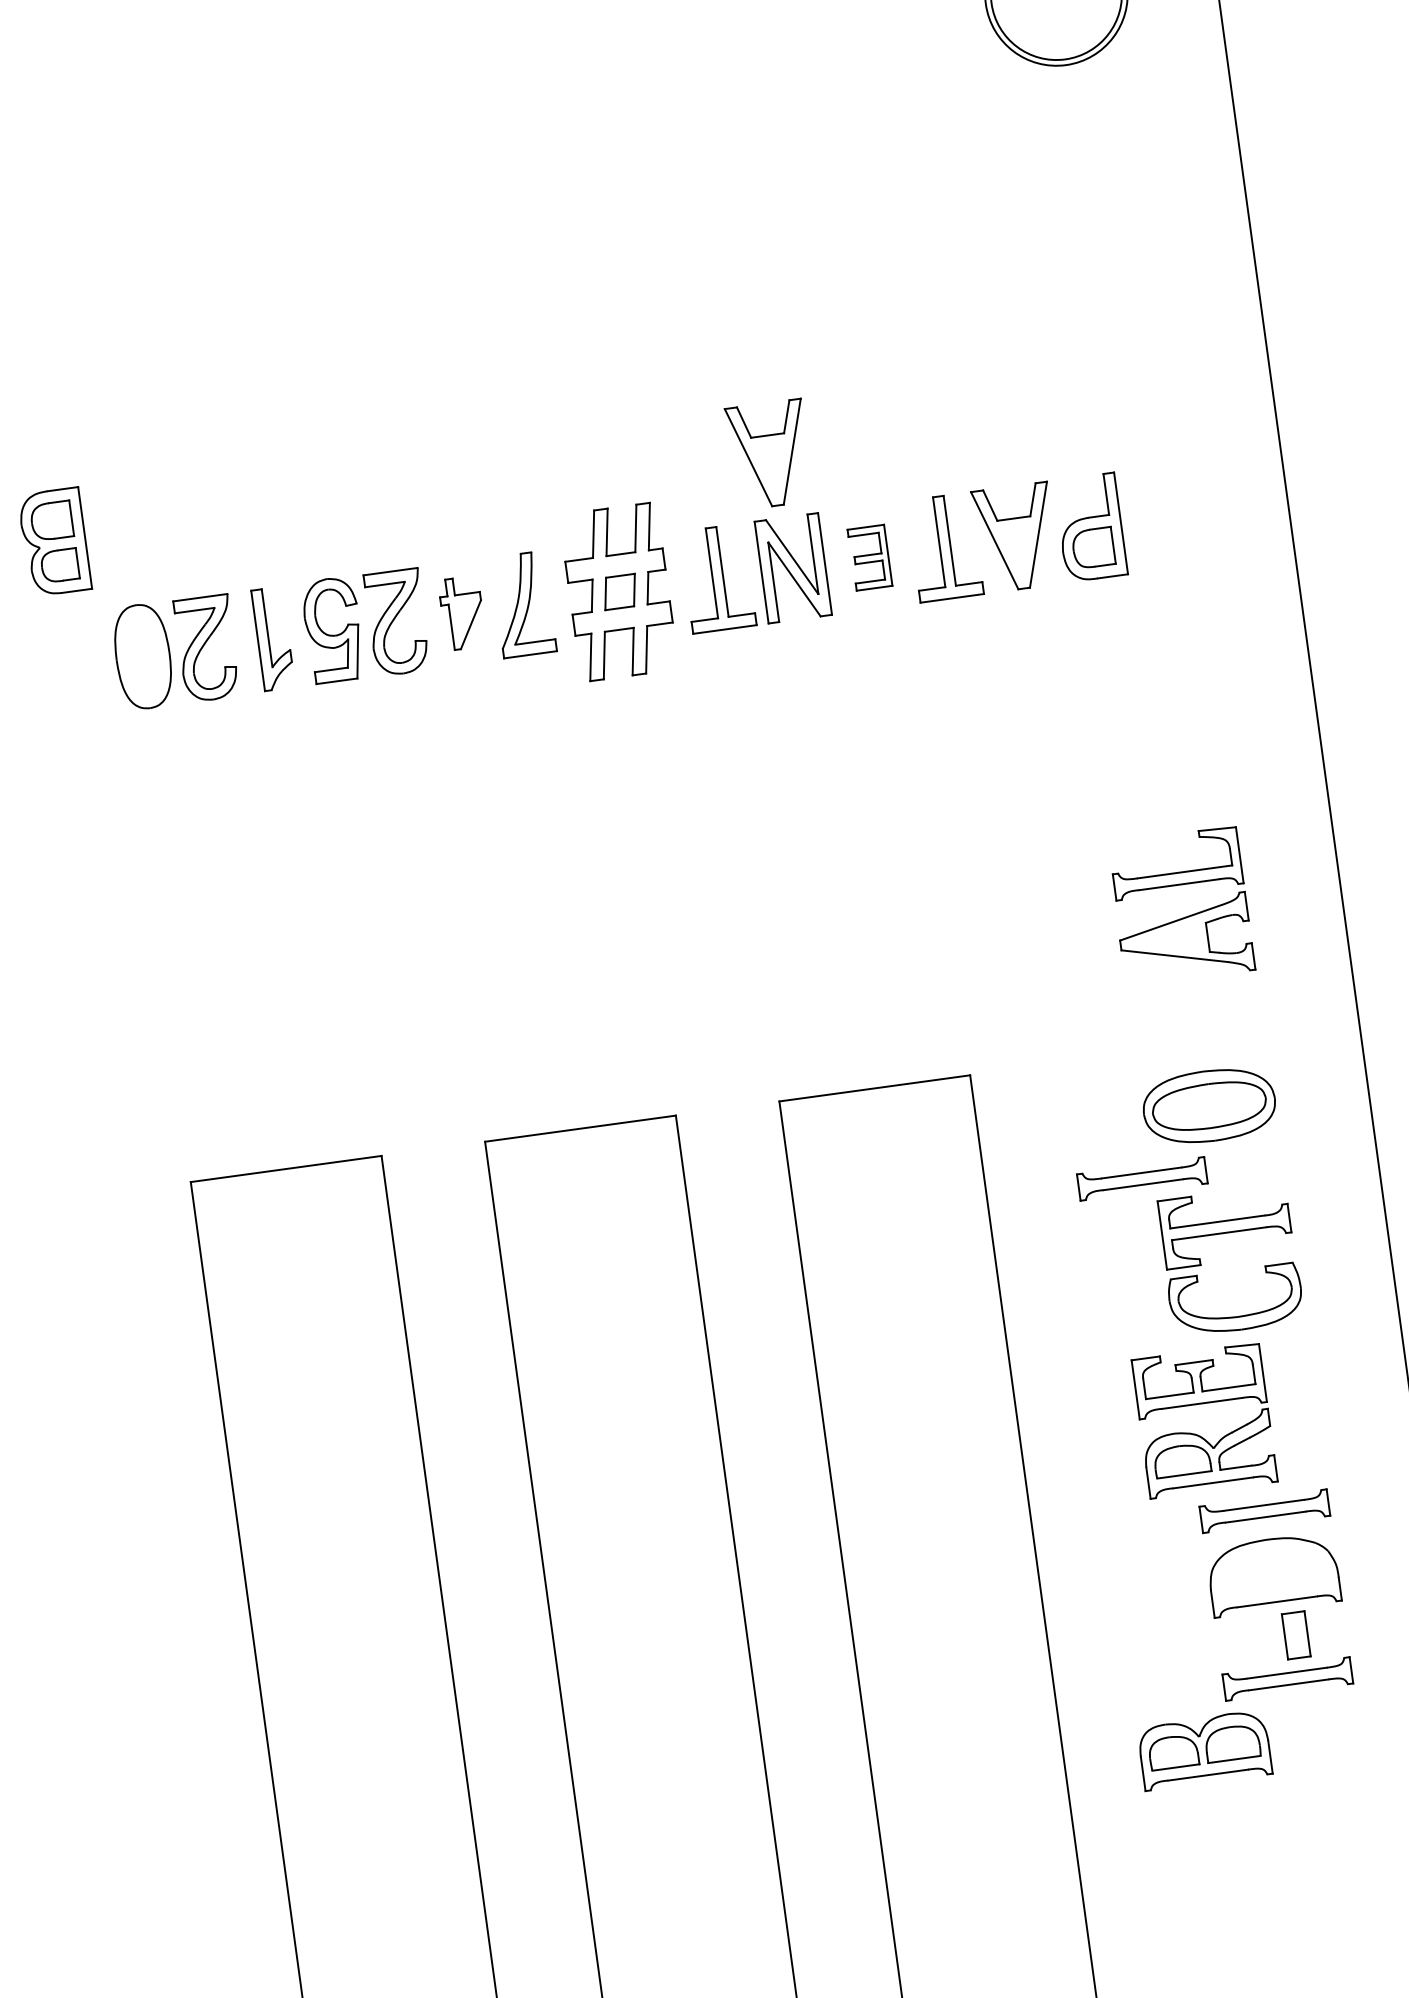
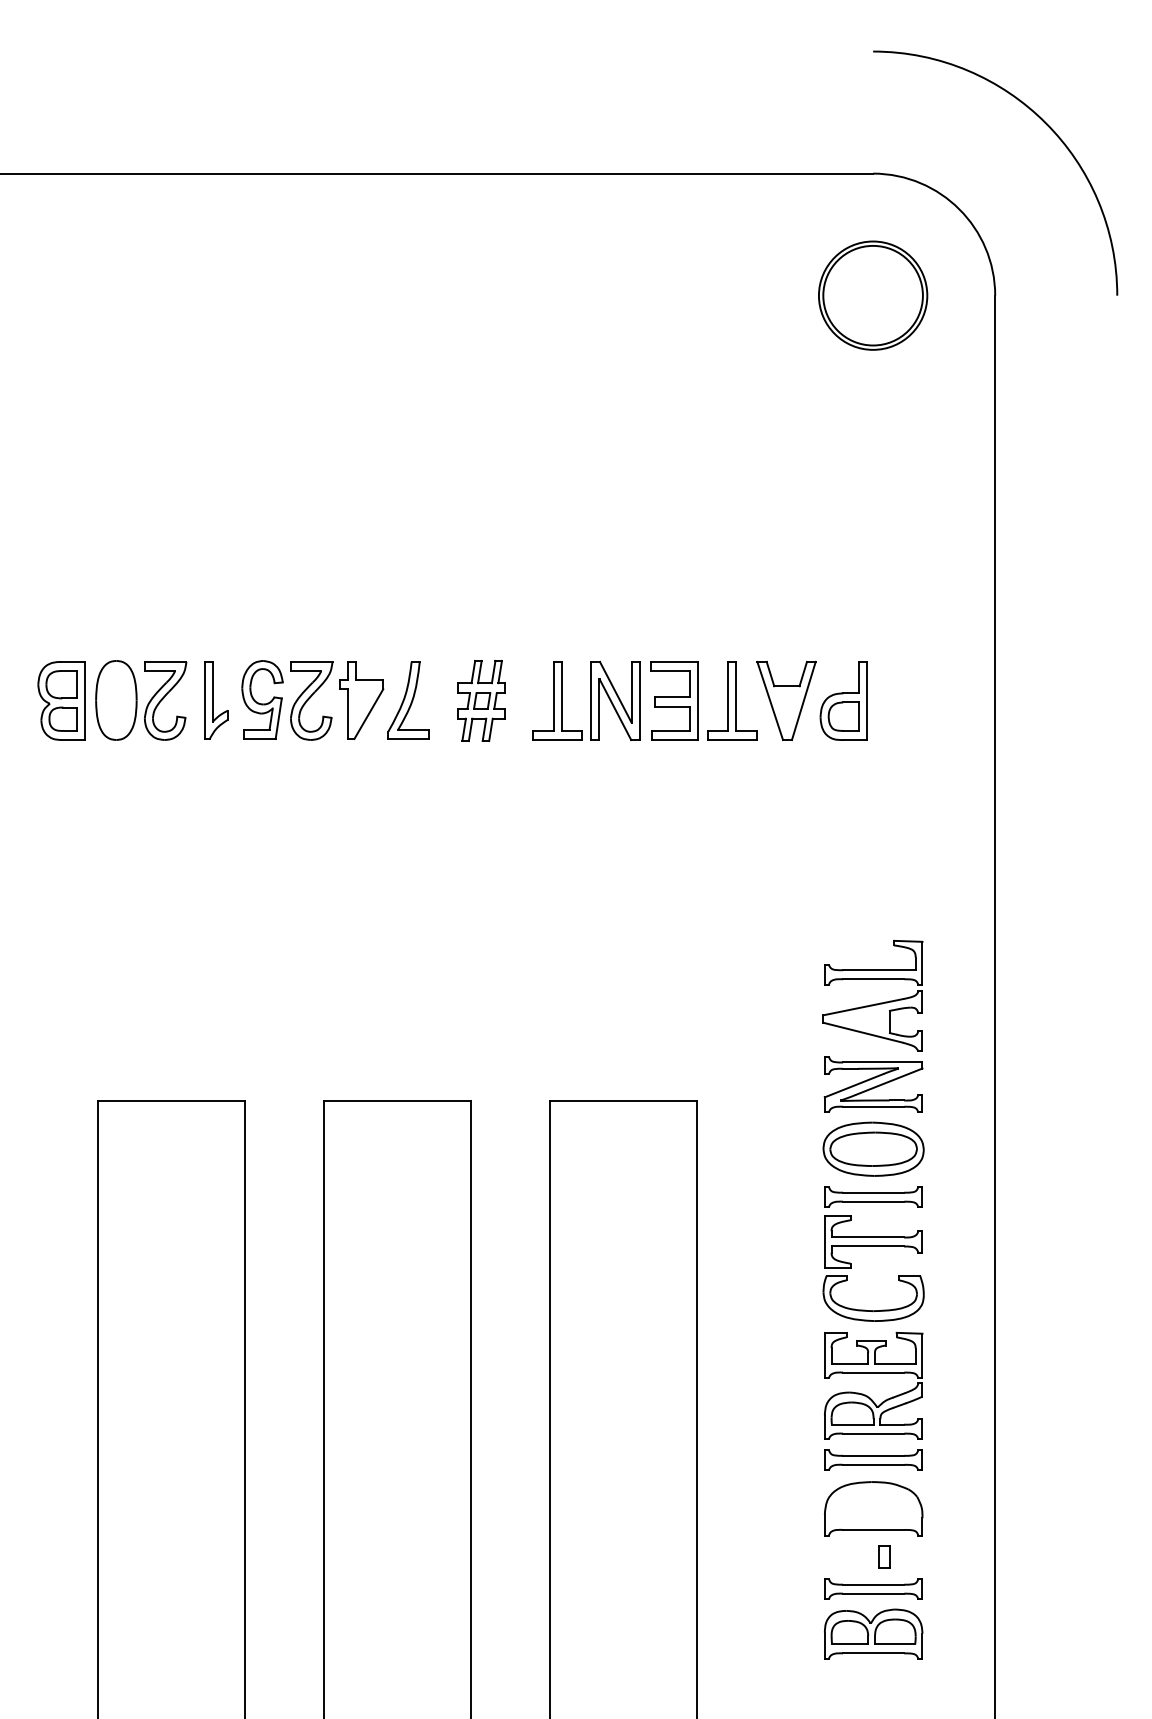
part: (769, 454) -> (609, 612), removed
part: (54, 541) -> (61, 700), moved
part: (869, 557) -> (674, 700), size x1.67
part: (618, 591) -> (481, 700), size x0.62
part: (462, 613) -> (361, 700), size x1.43
part: (1197, 1021) -> (873, 1084), added
part: (1142, 1177) -> (873, 1196), moved
part: (1198, 1434) -> (867, 1395), moved
part: (1296, 1634) -> (884, 1556), size x0.62
part: (1204, 1749) -> (873, 1633), moved

